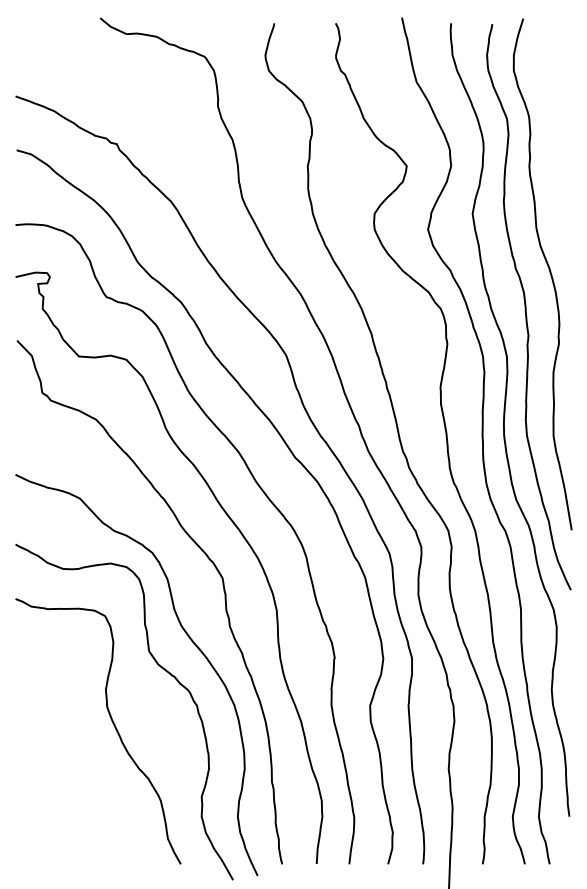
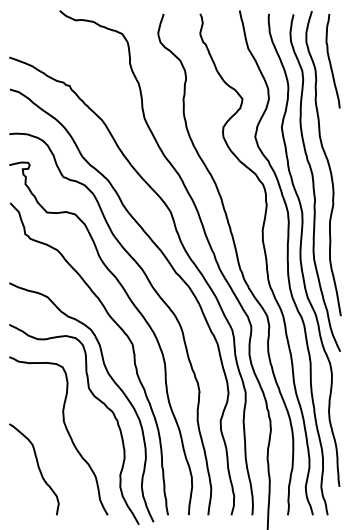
curve: (554, 101) -> (330, 60), added
curve: (62, 784) -> (37, 467), added

